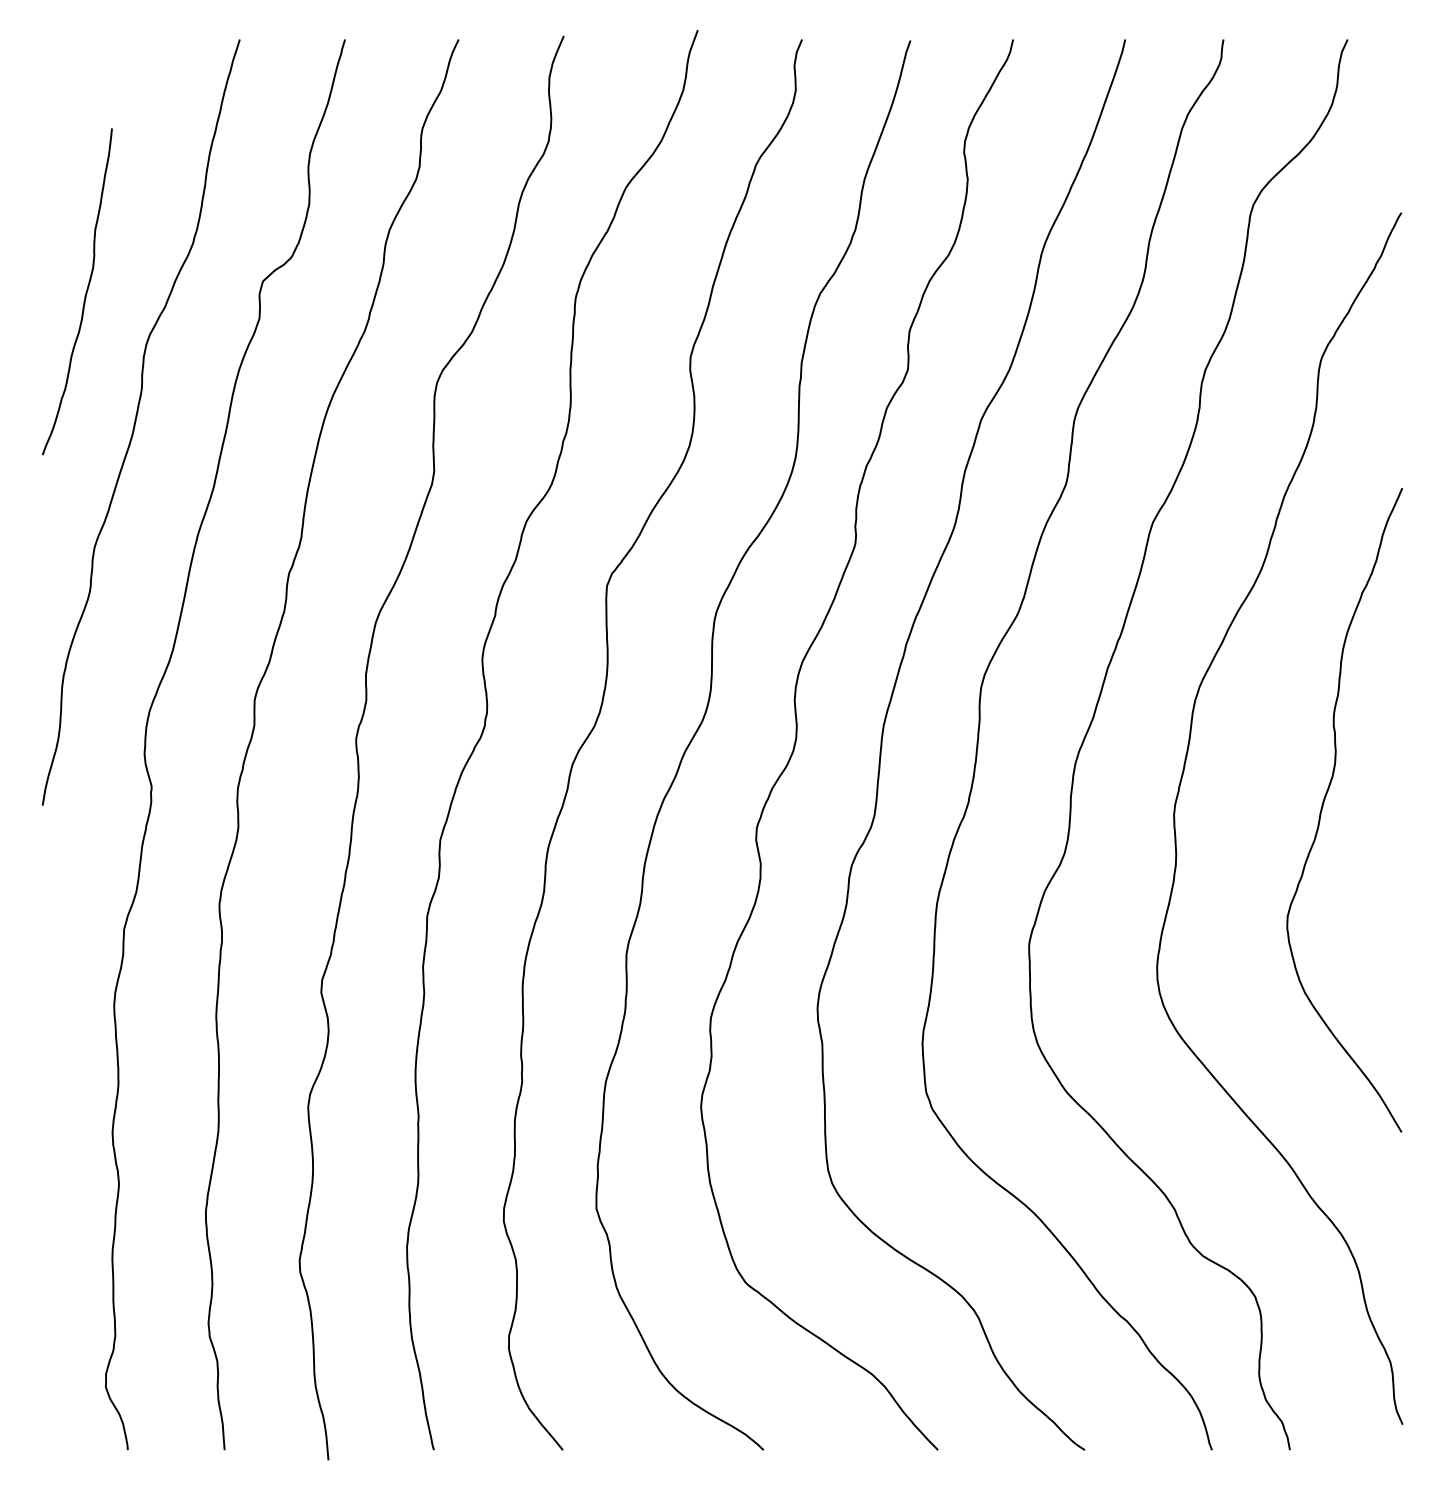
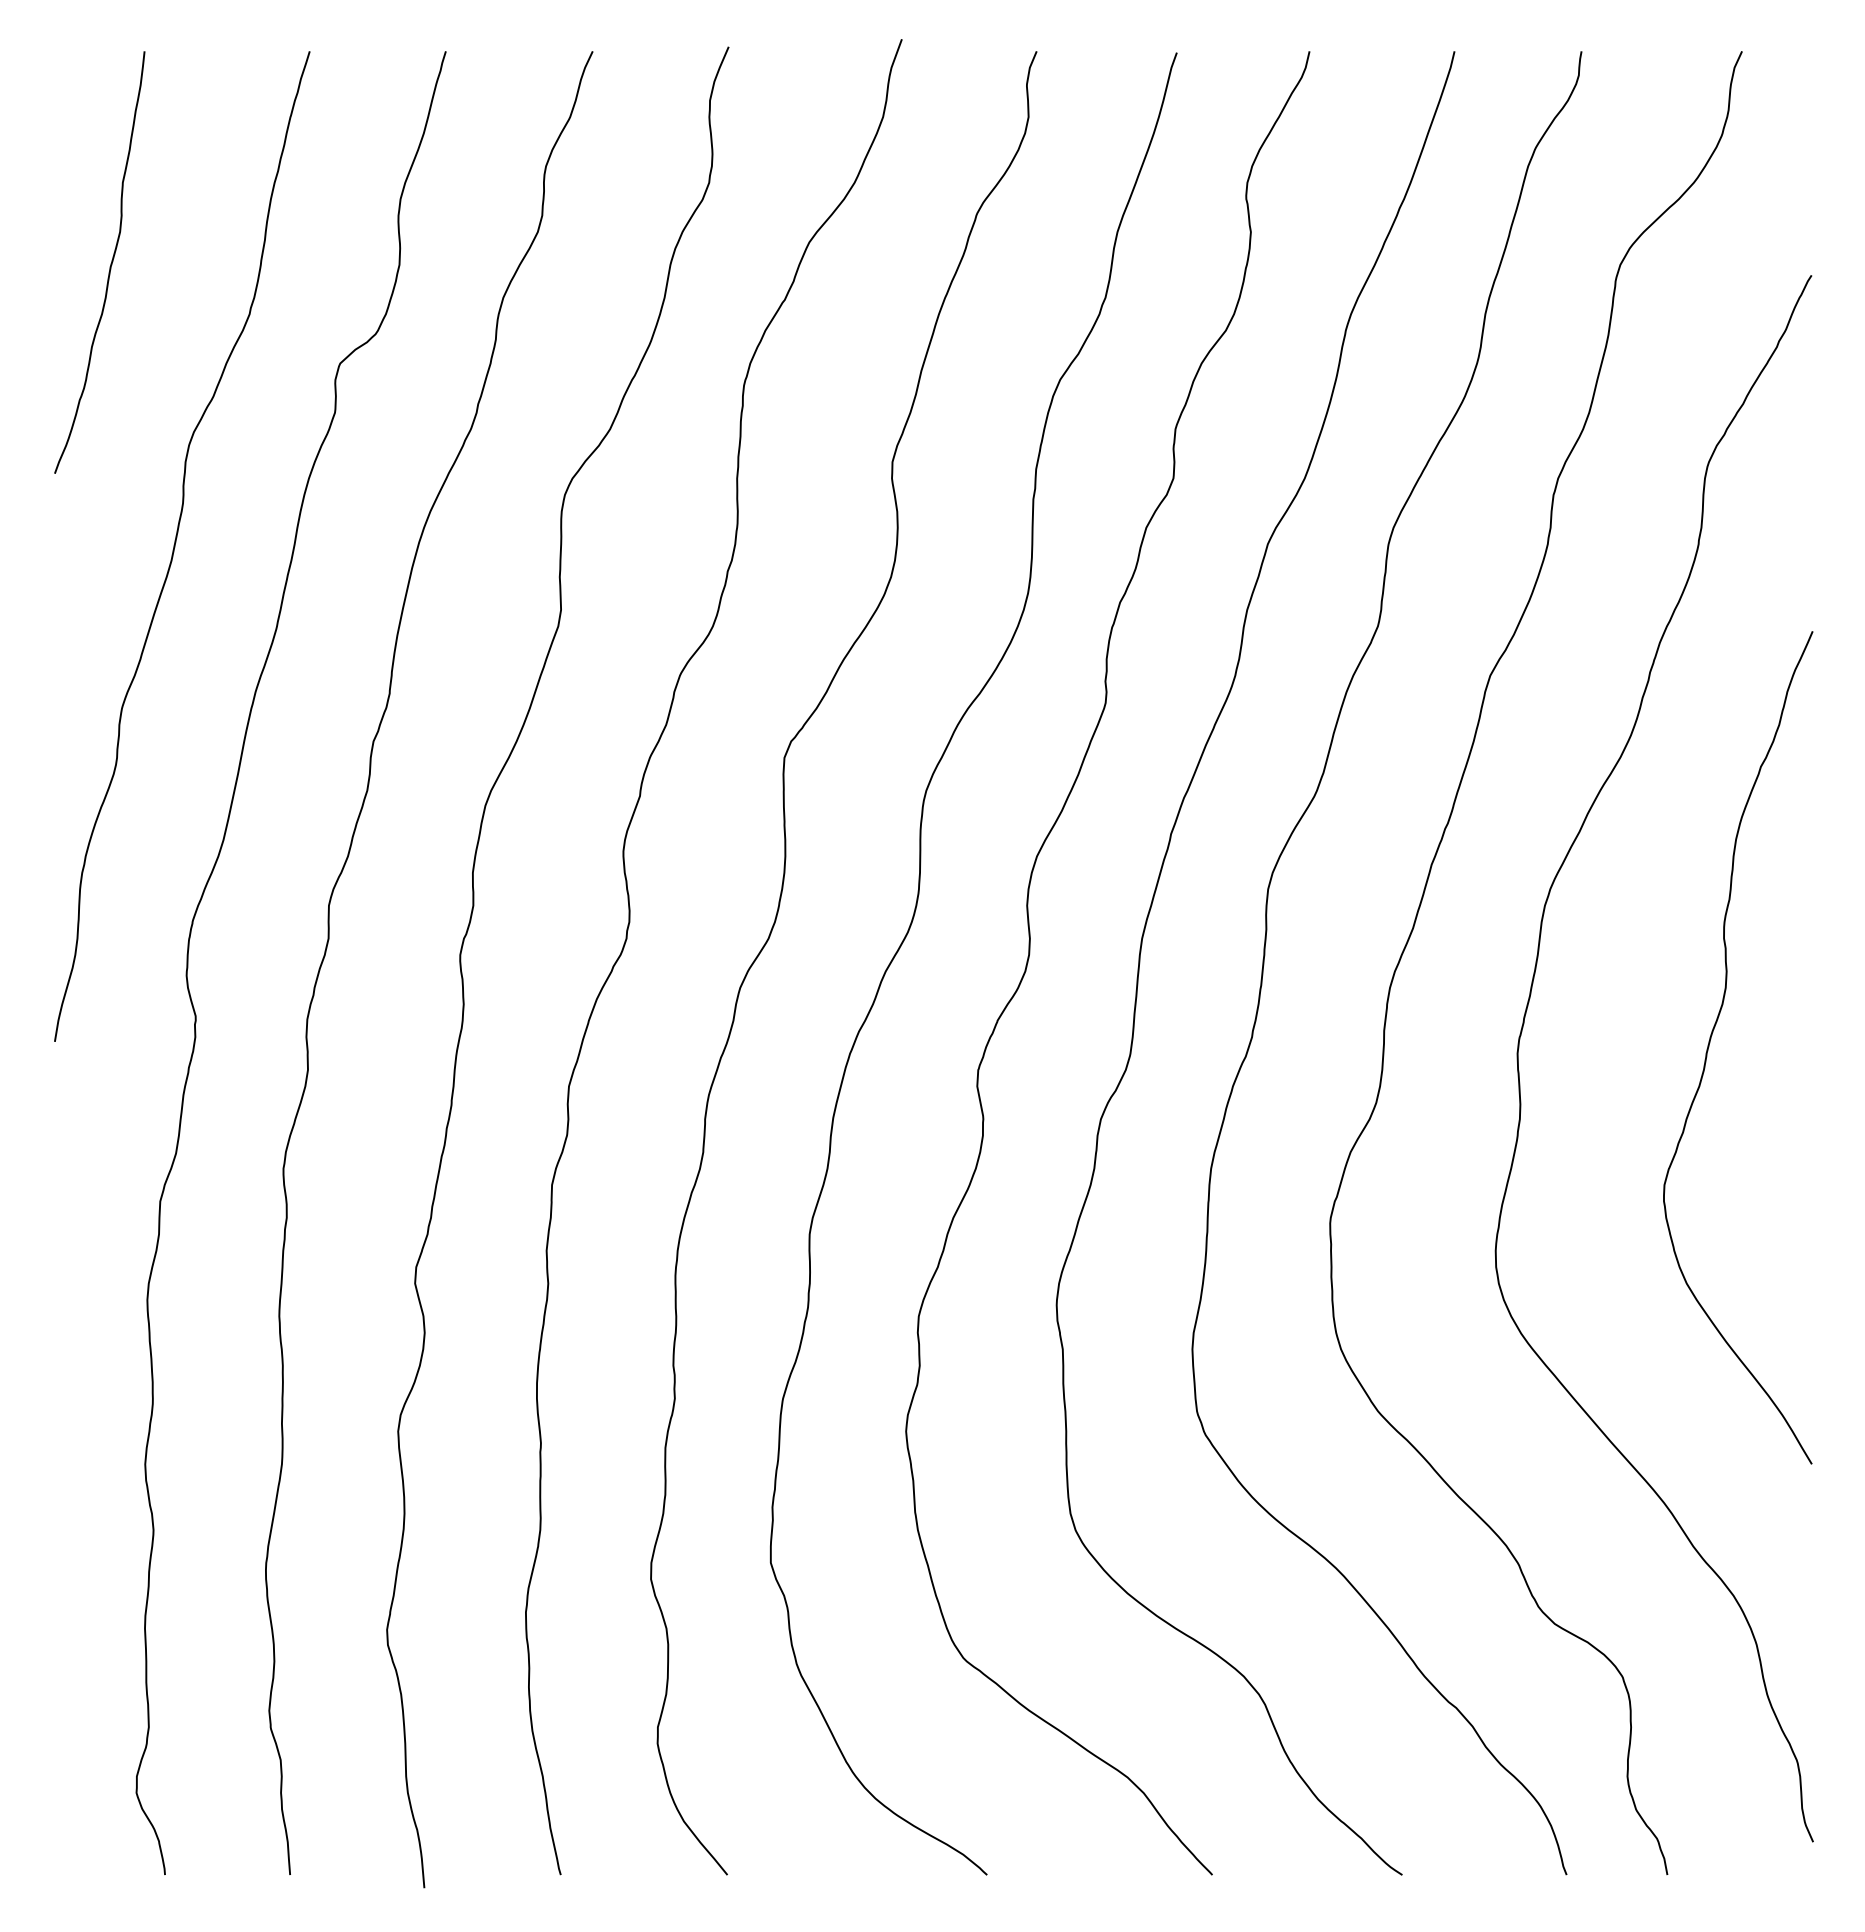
curve: (84, 294) -> (109, 266), moved

